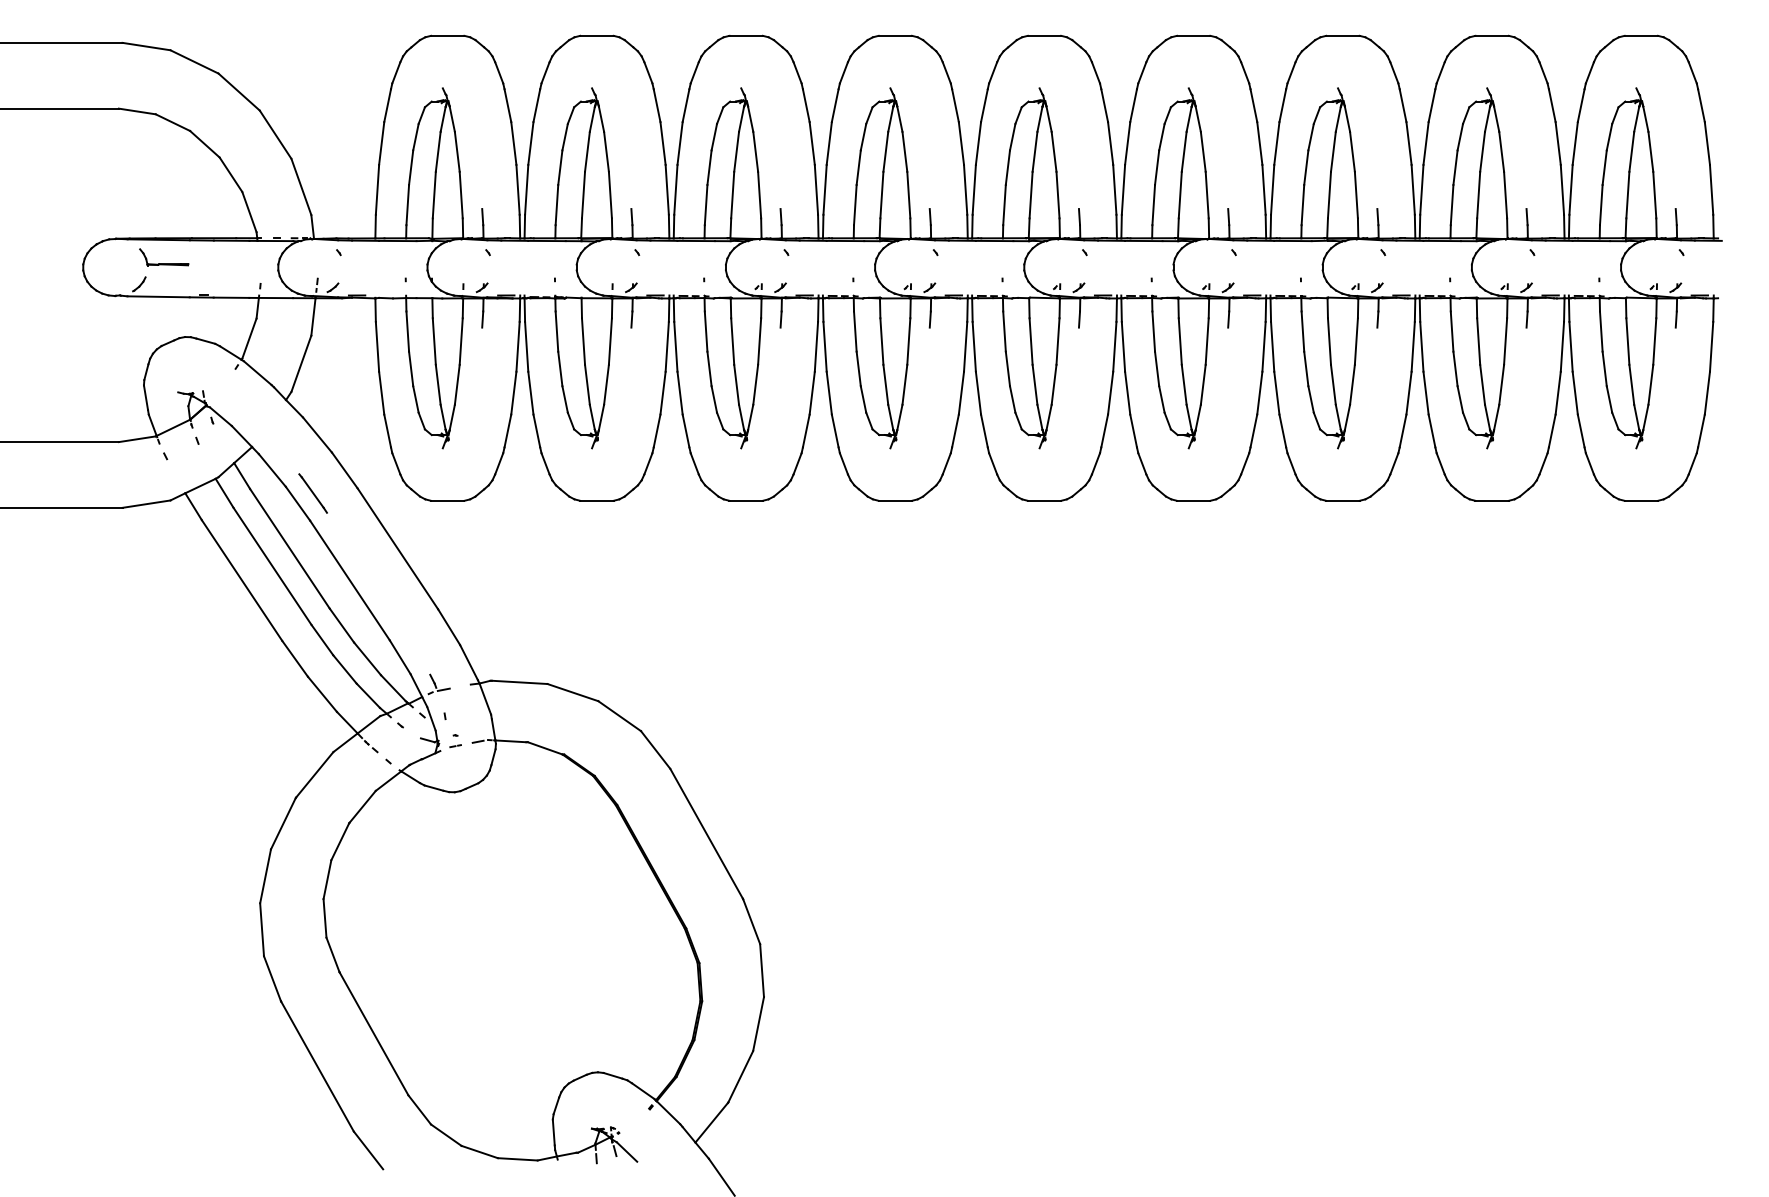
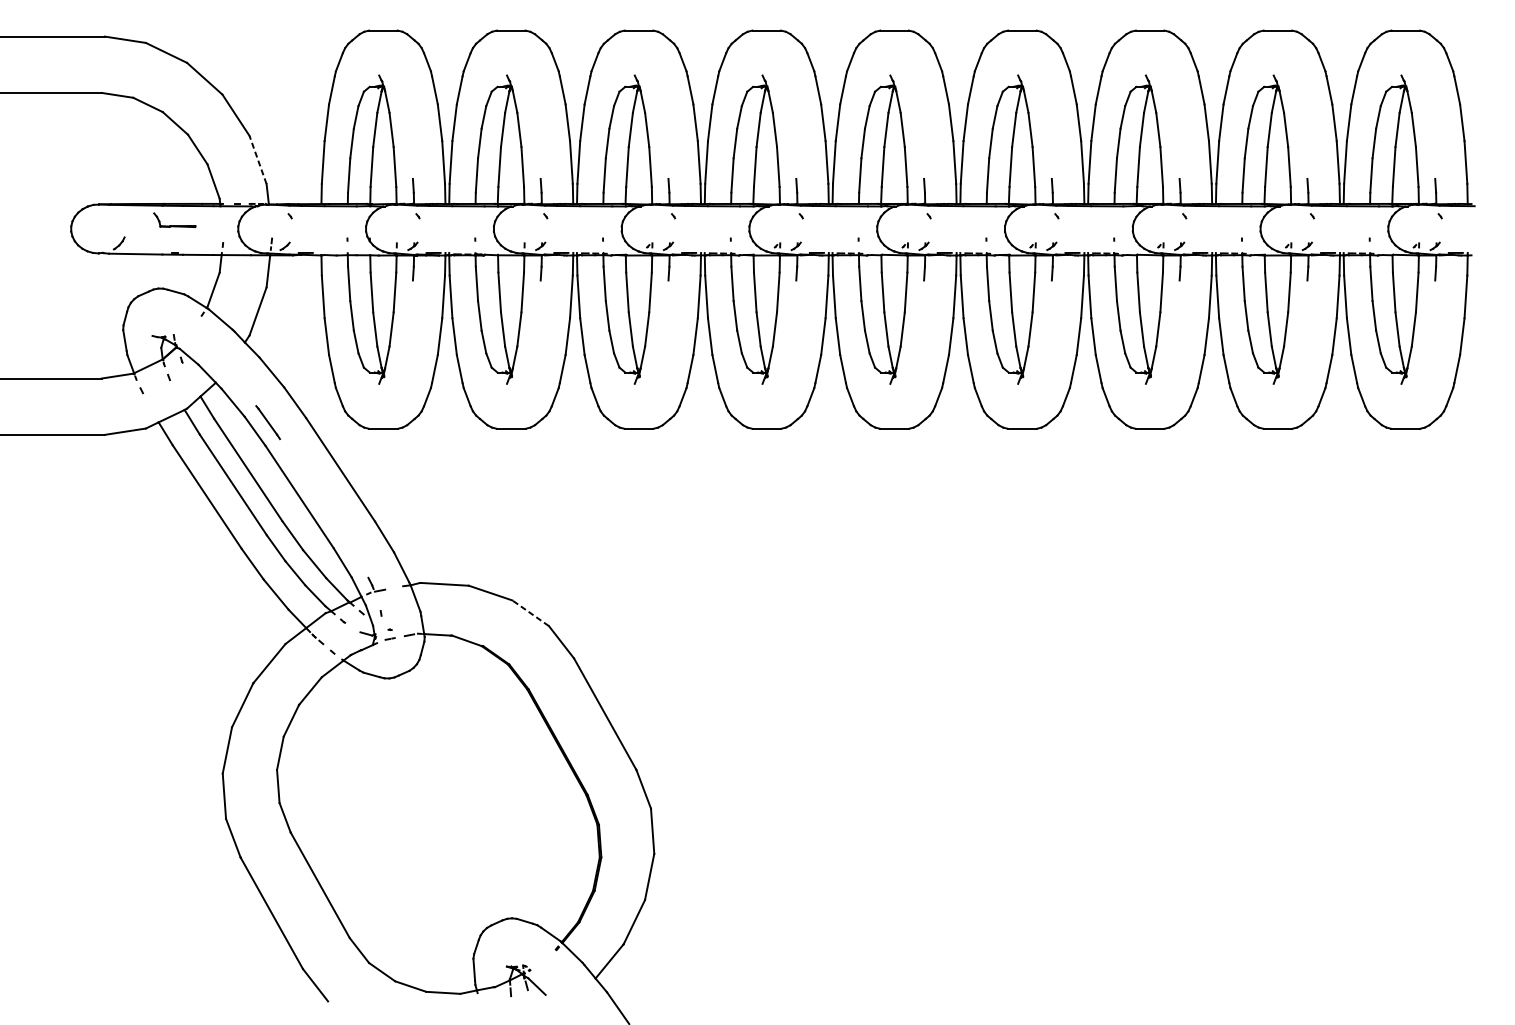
line: (301, 186) -> (258, 159), solid -> dashed
part: (164, 257) -> (175, 220), moved
line: (619, 715) -> (530, 612), solid -> dashed

